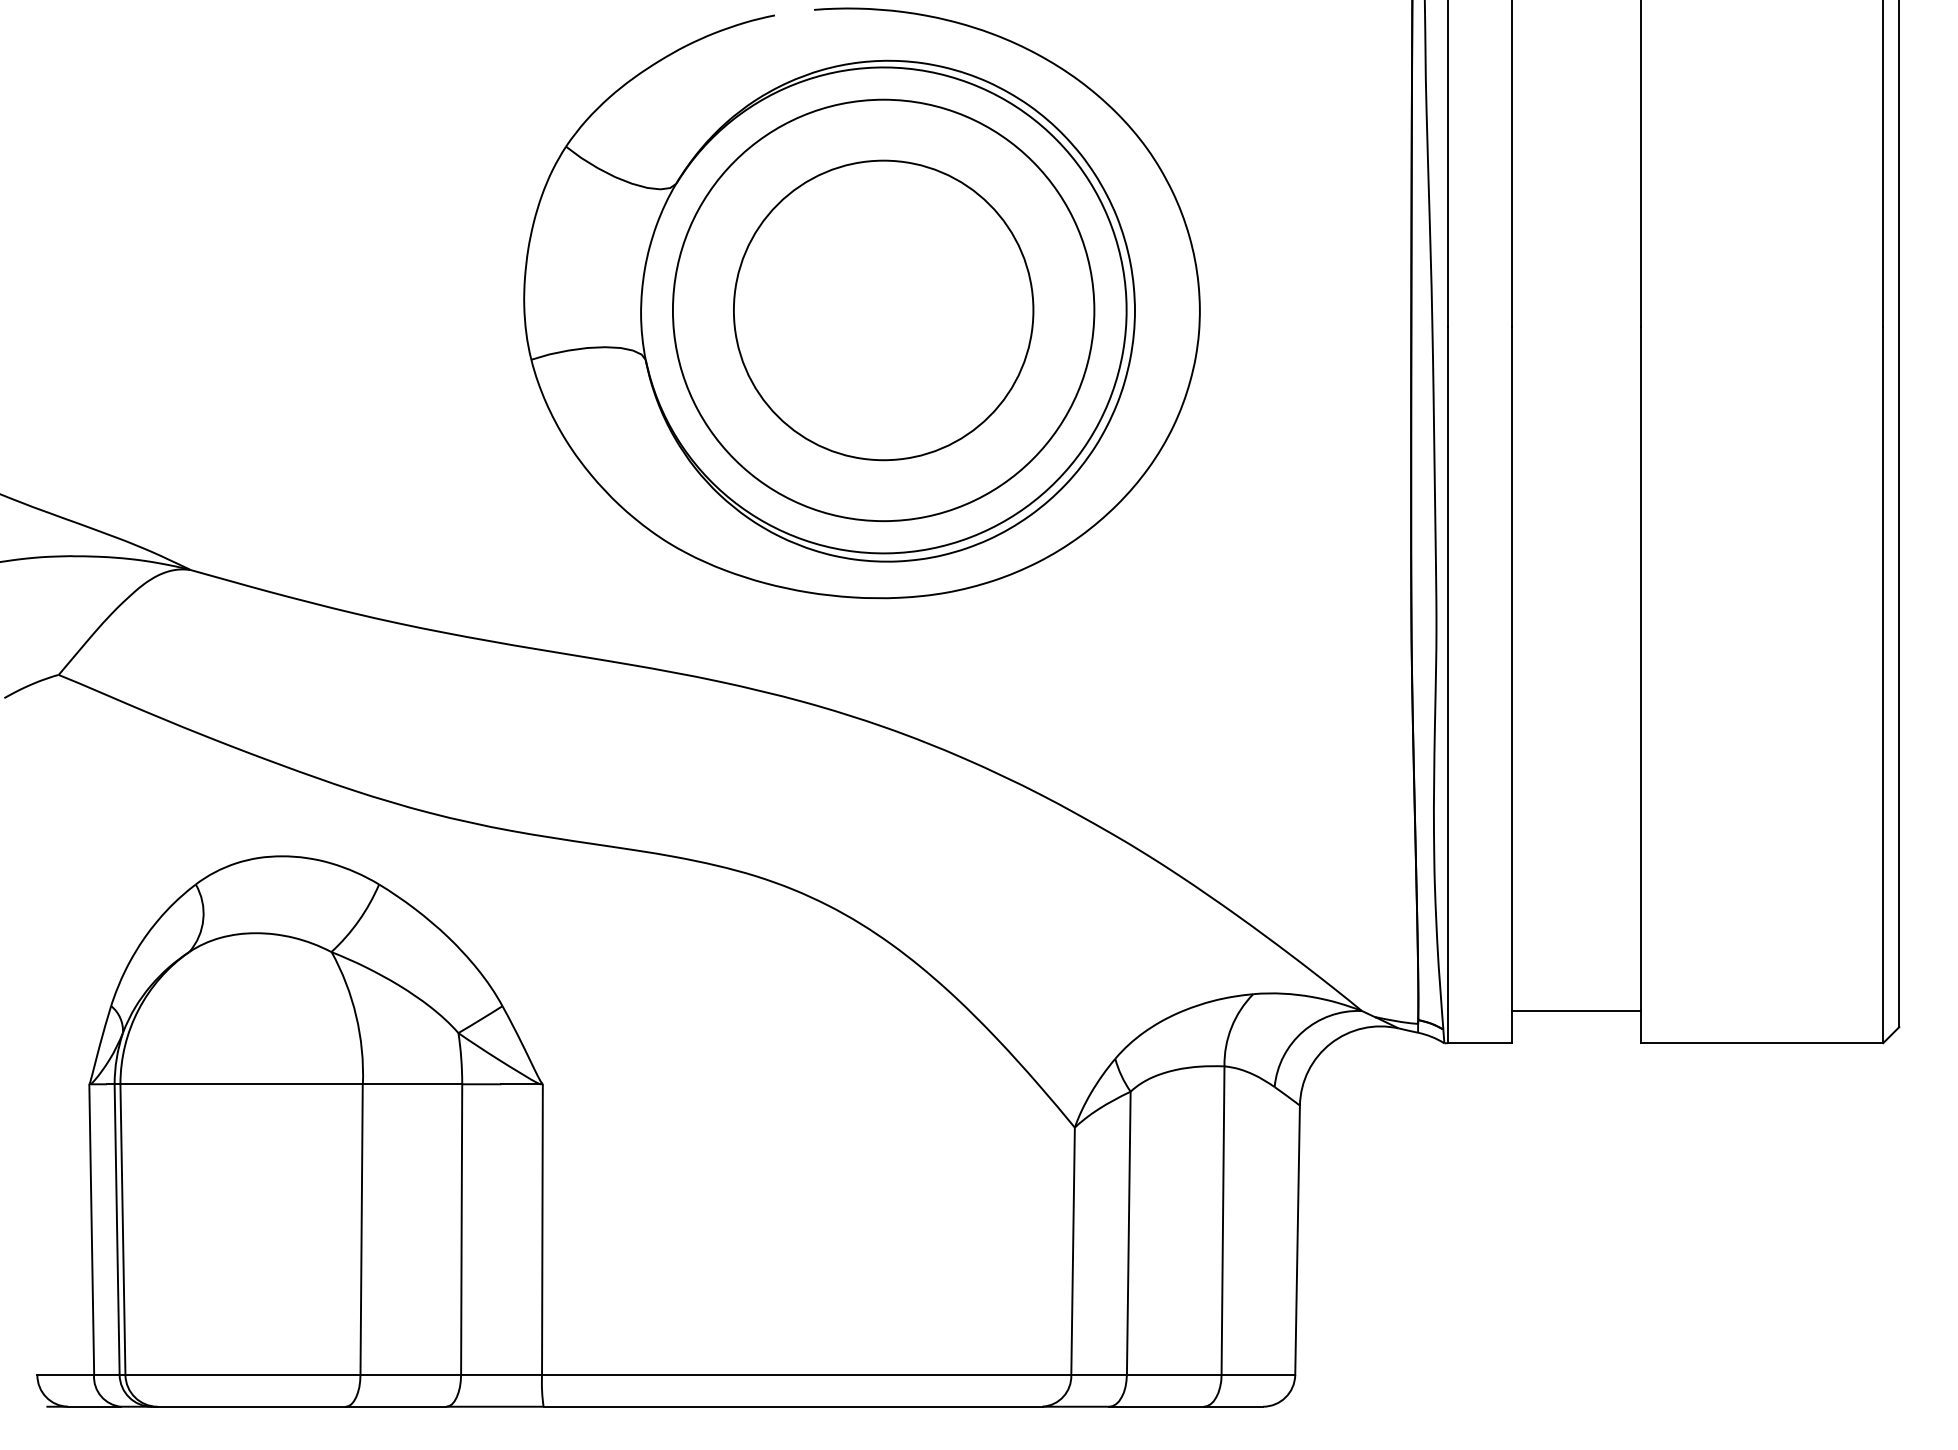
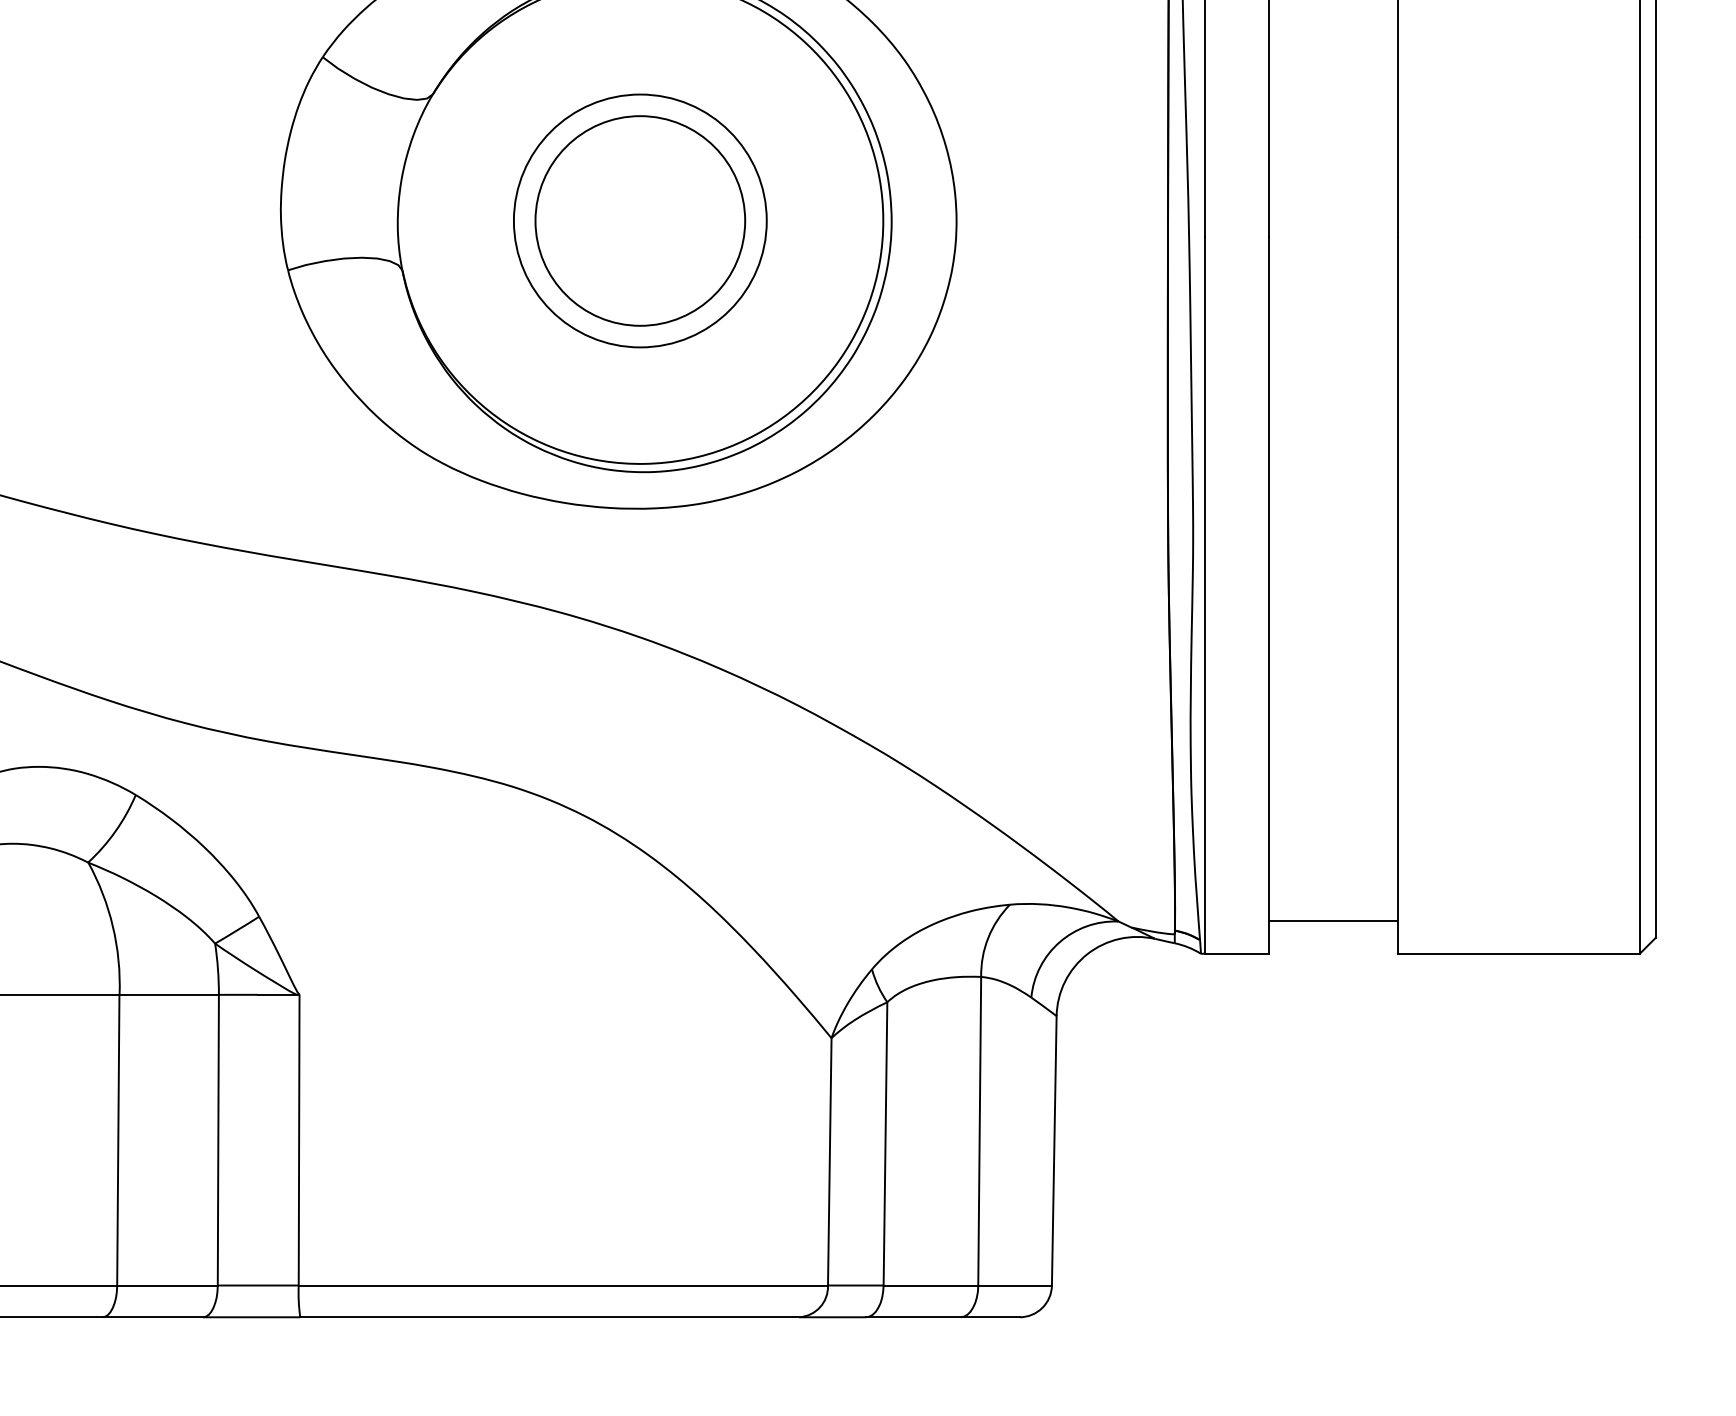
circle: (883, 310) -> (640, 221), size x0.6
circle: (883, 310) -> (640, 221), size x0.7

